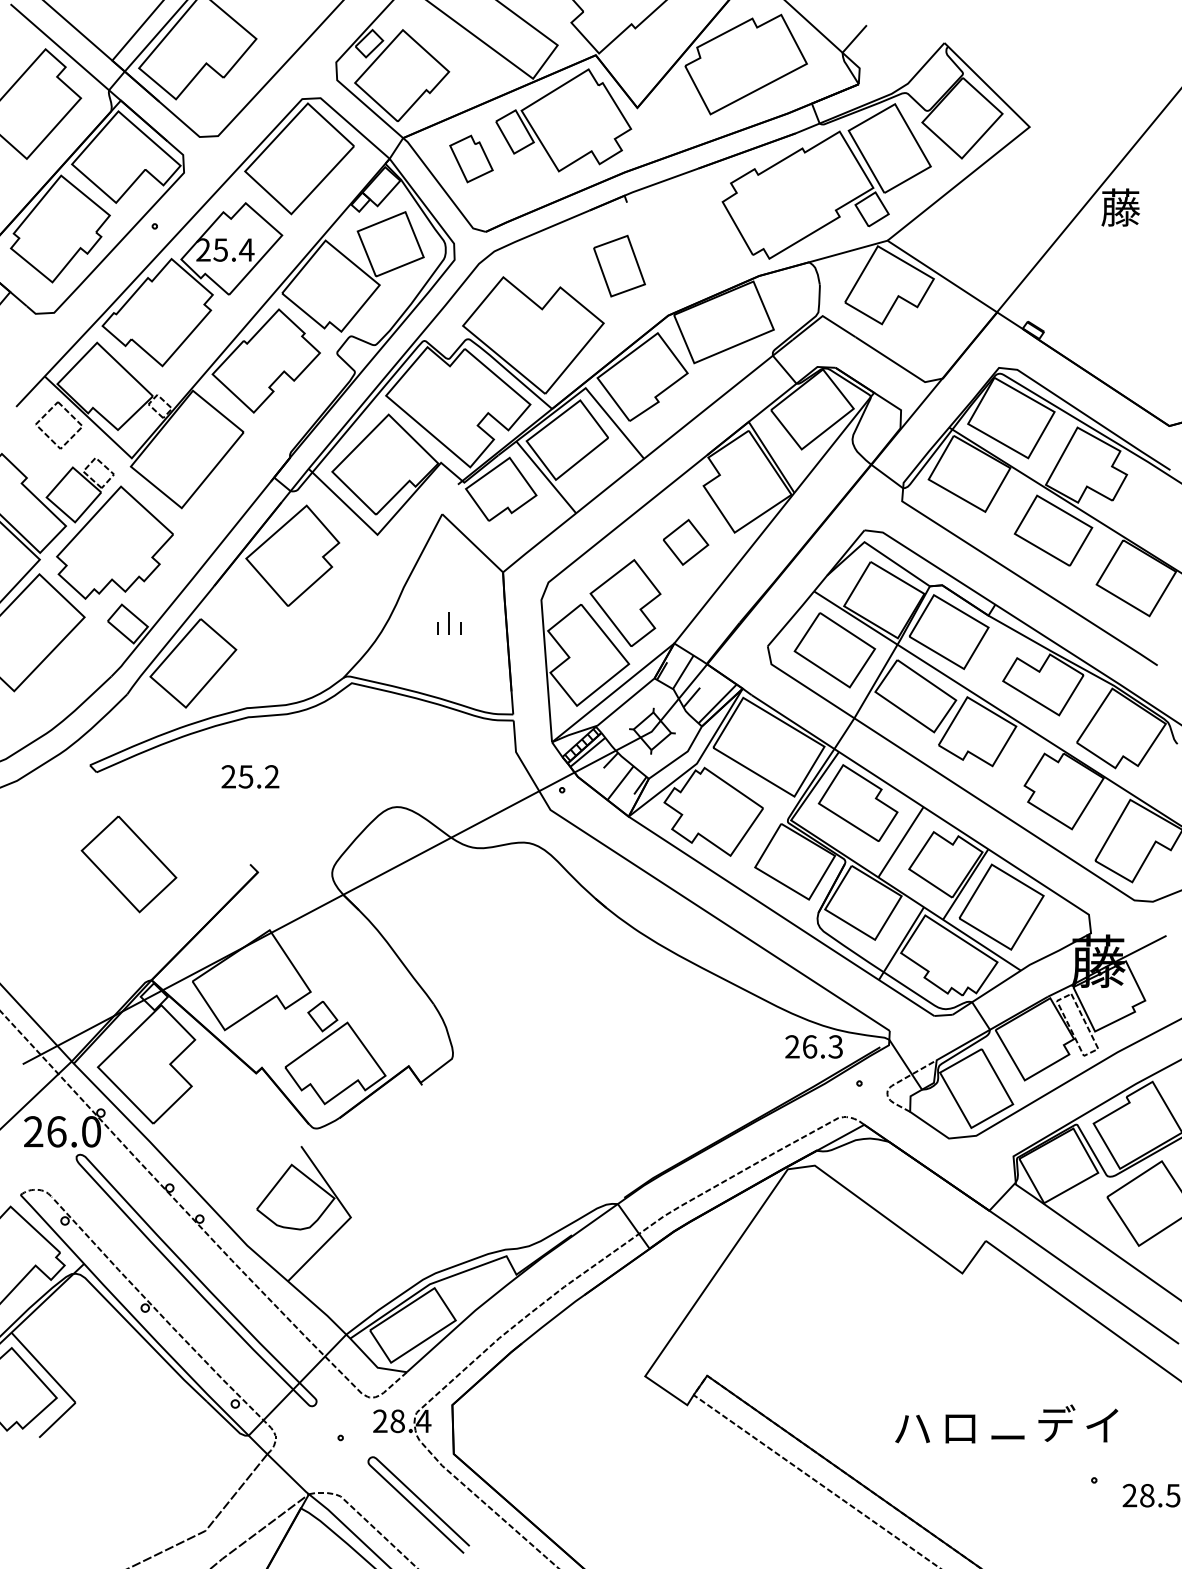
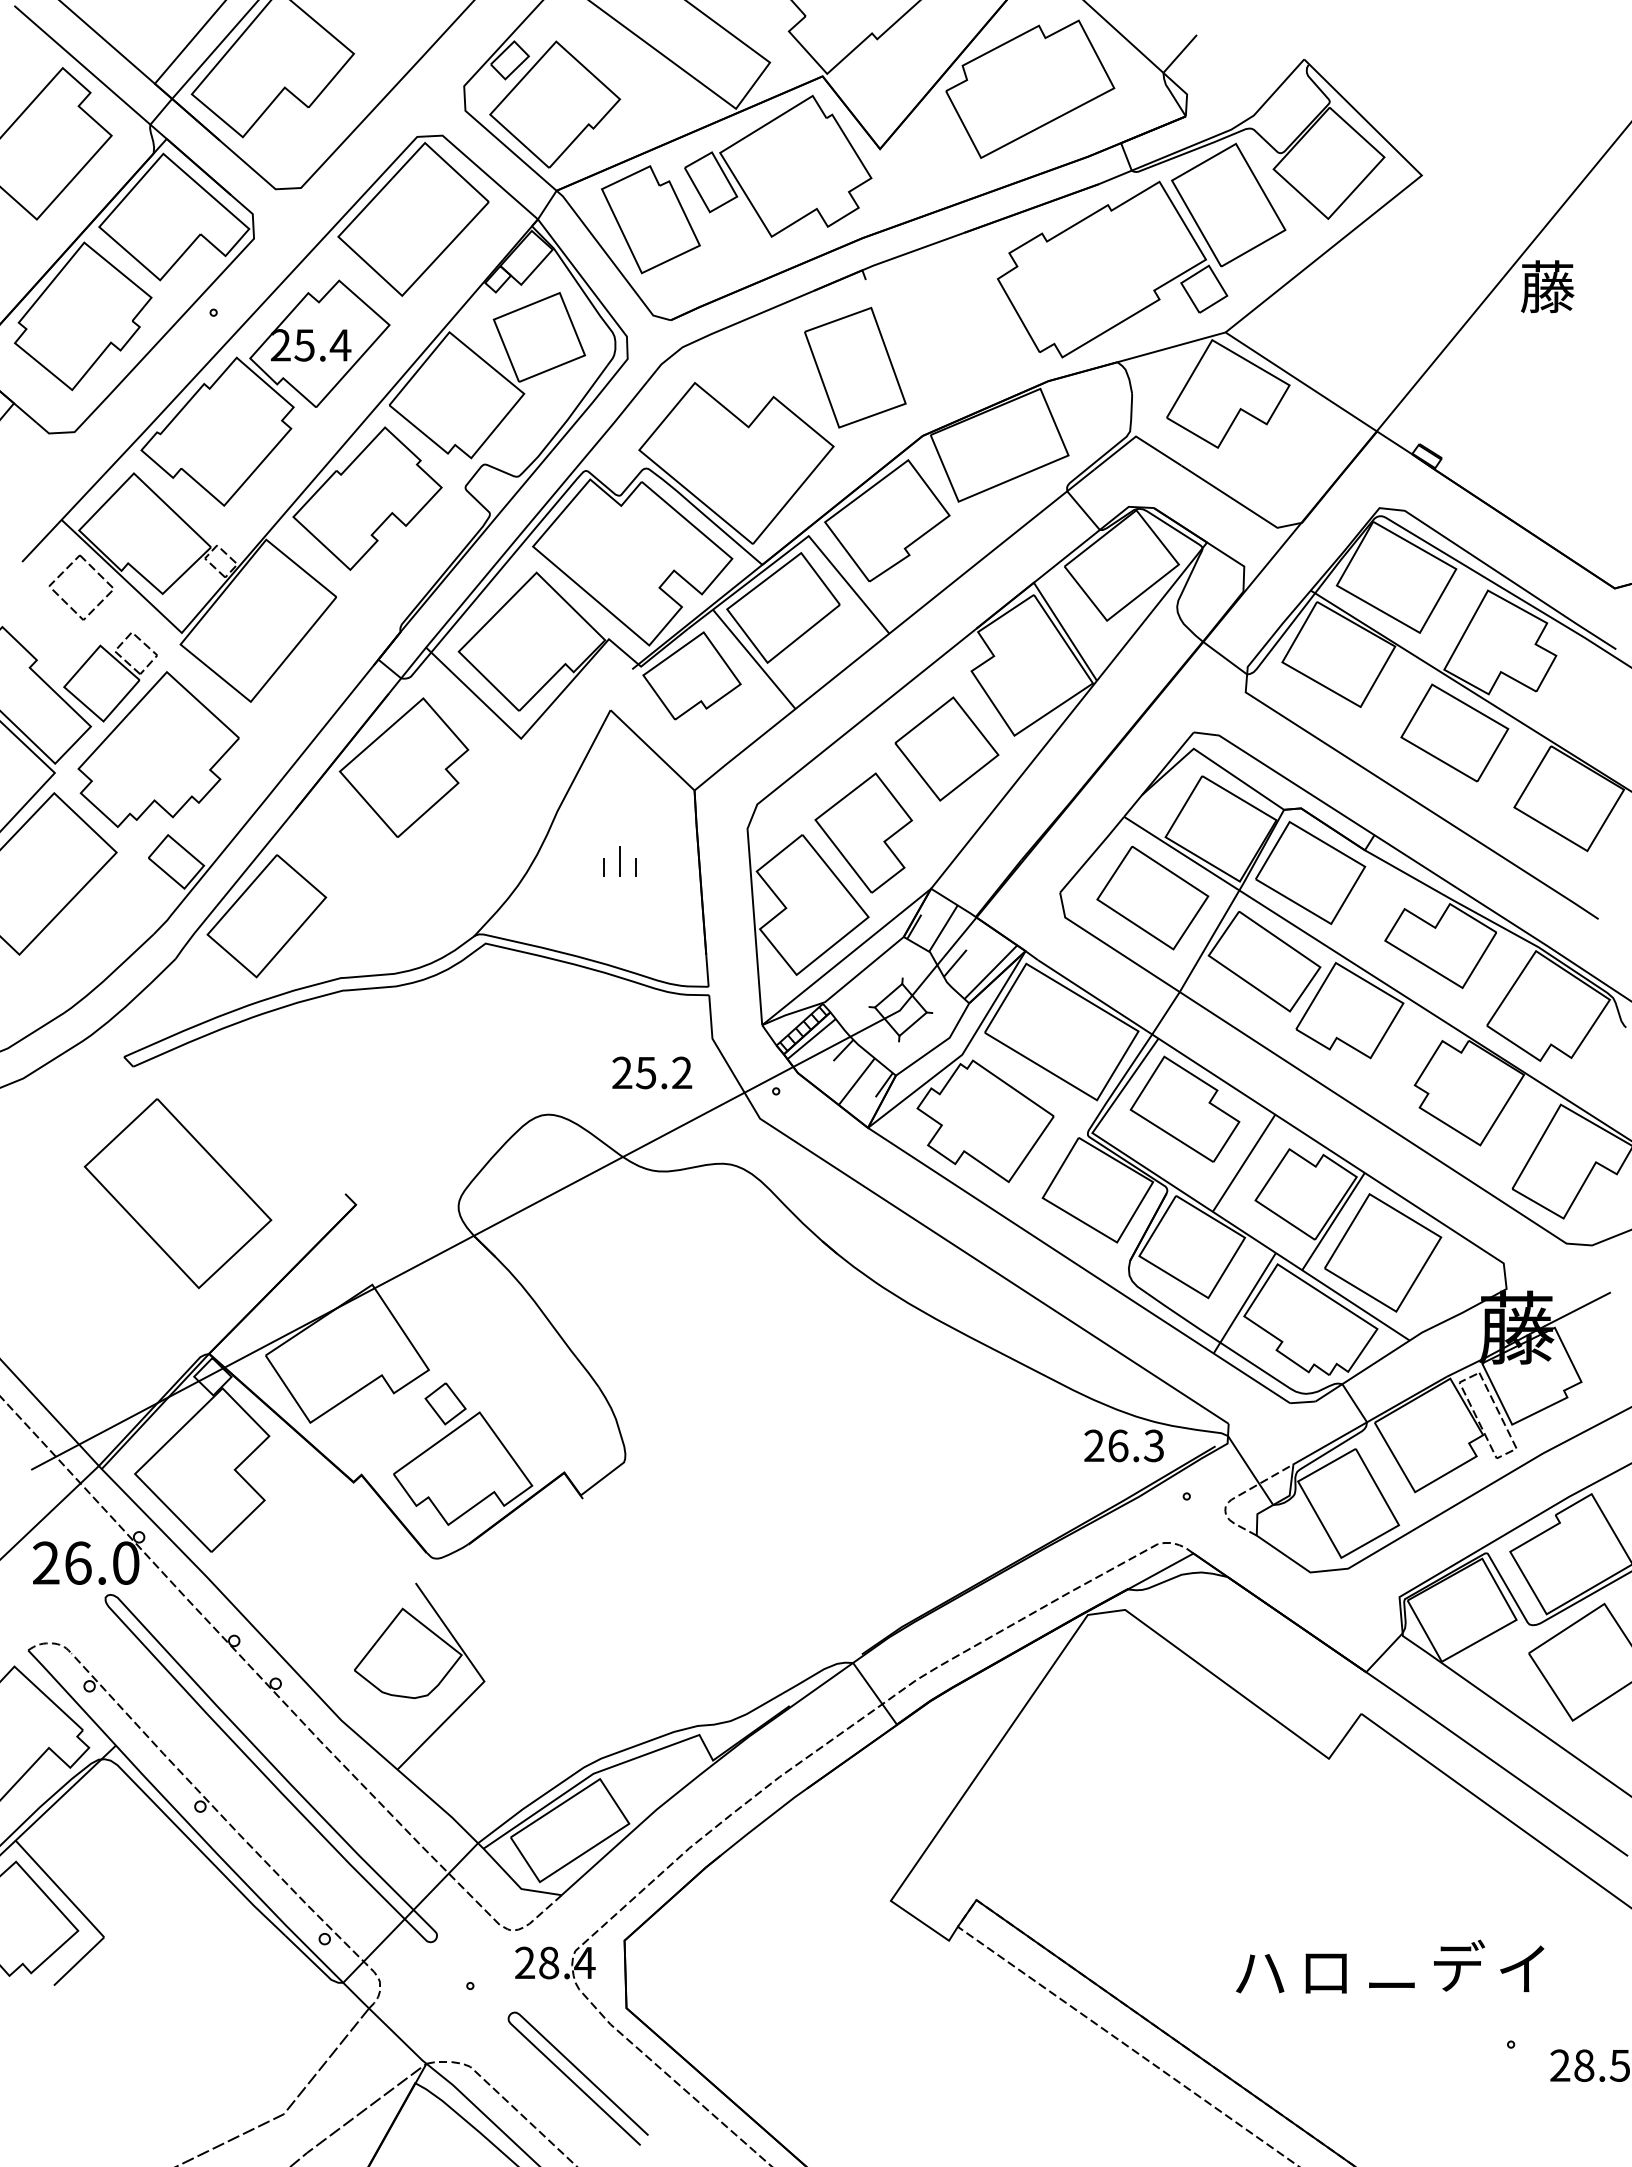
part: (471, 158) -> (650, 218), size x1.67
part: (619, 265) -> (855, 366), size x1.43
part: (685, 542) -> (946, 749), size x1.67
text: (250, 776) -> (652, 1072), moved
part: (128, 864) -> (177, 1193), size x1.43

